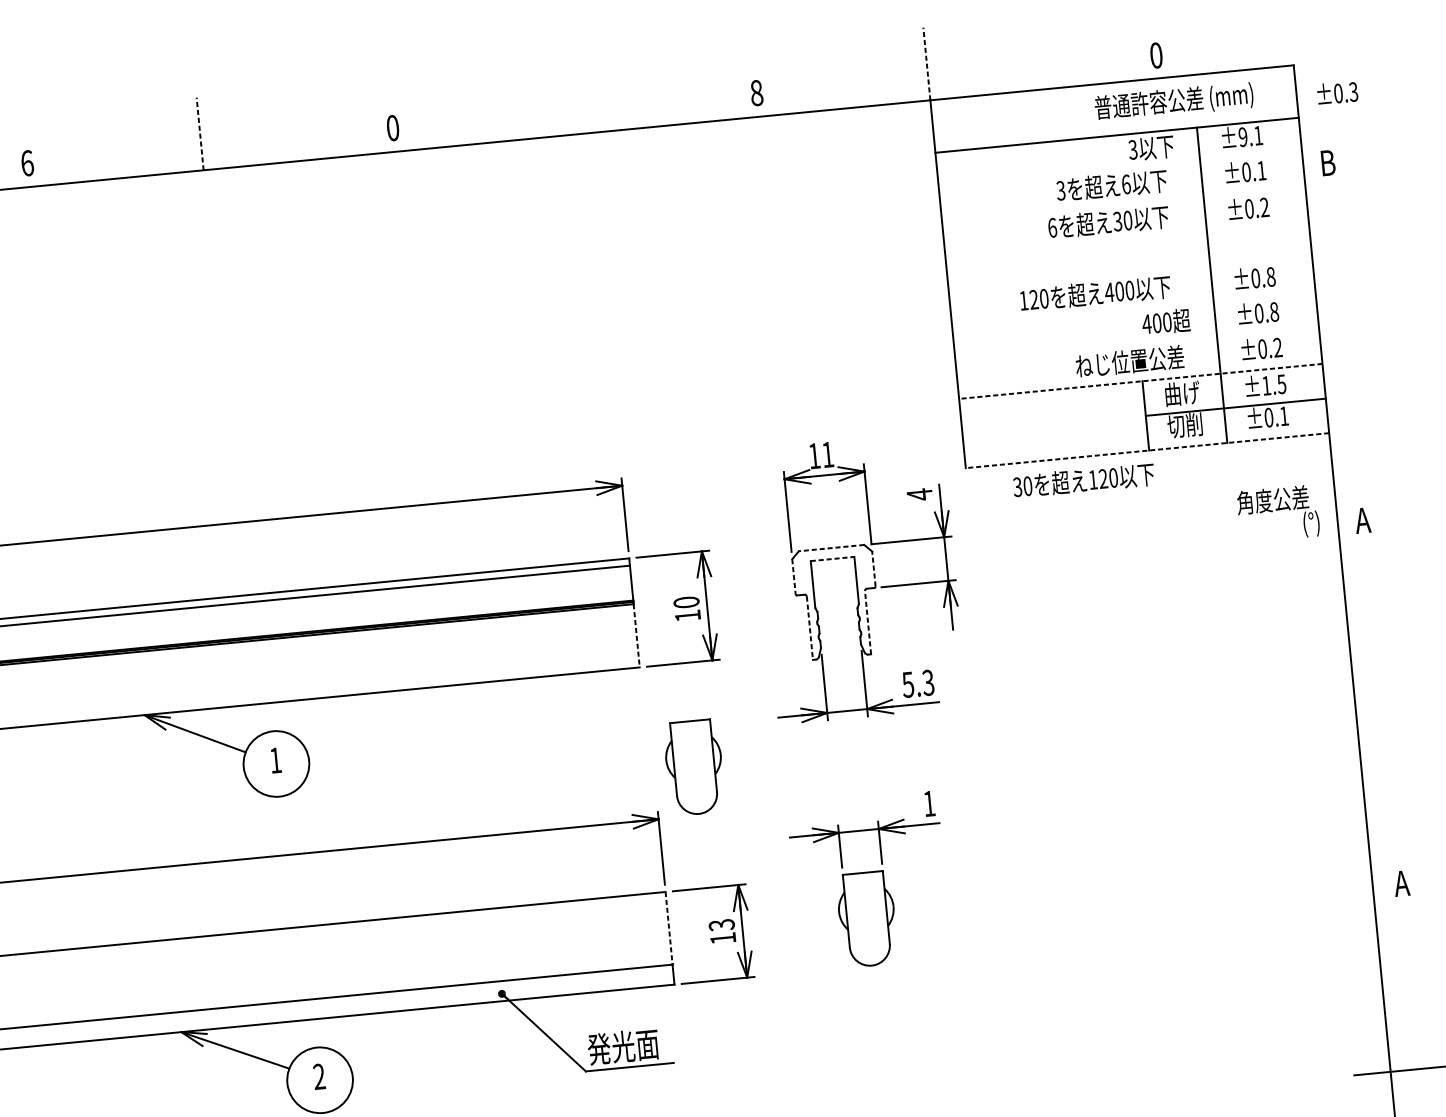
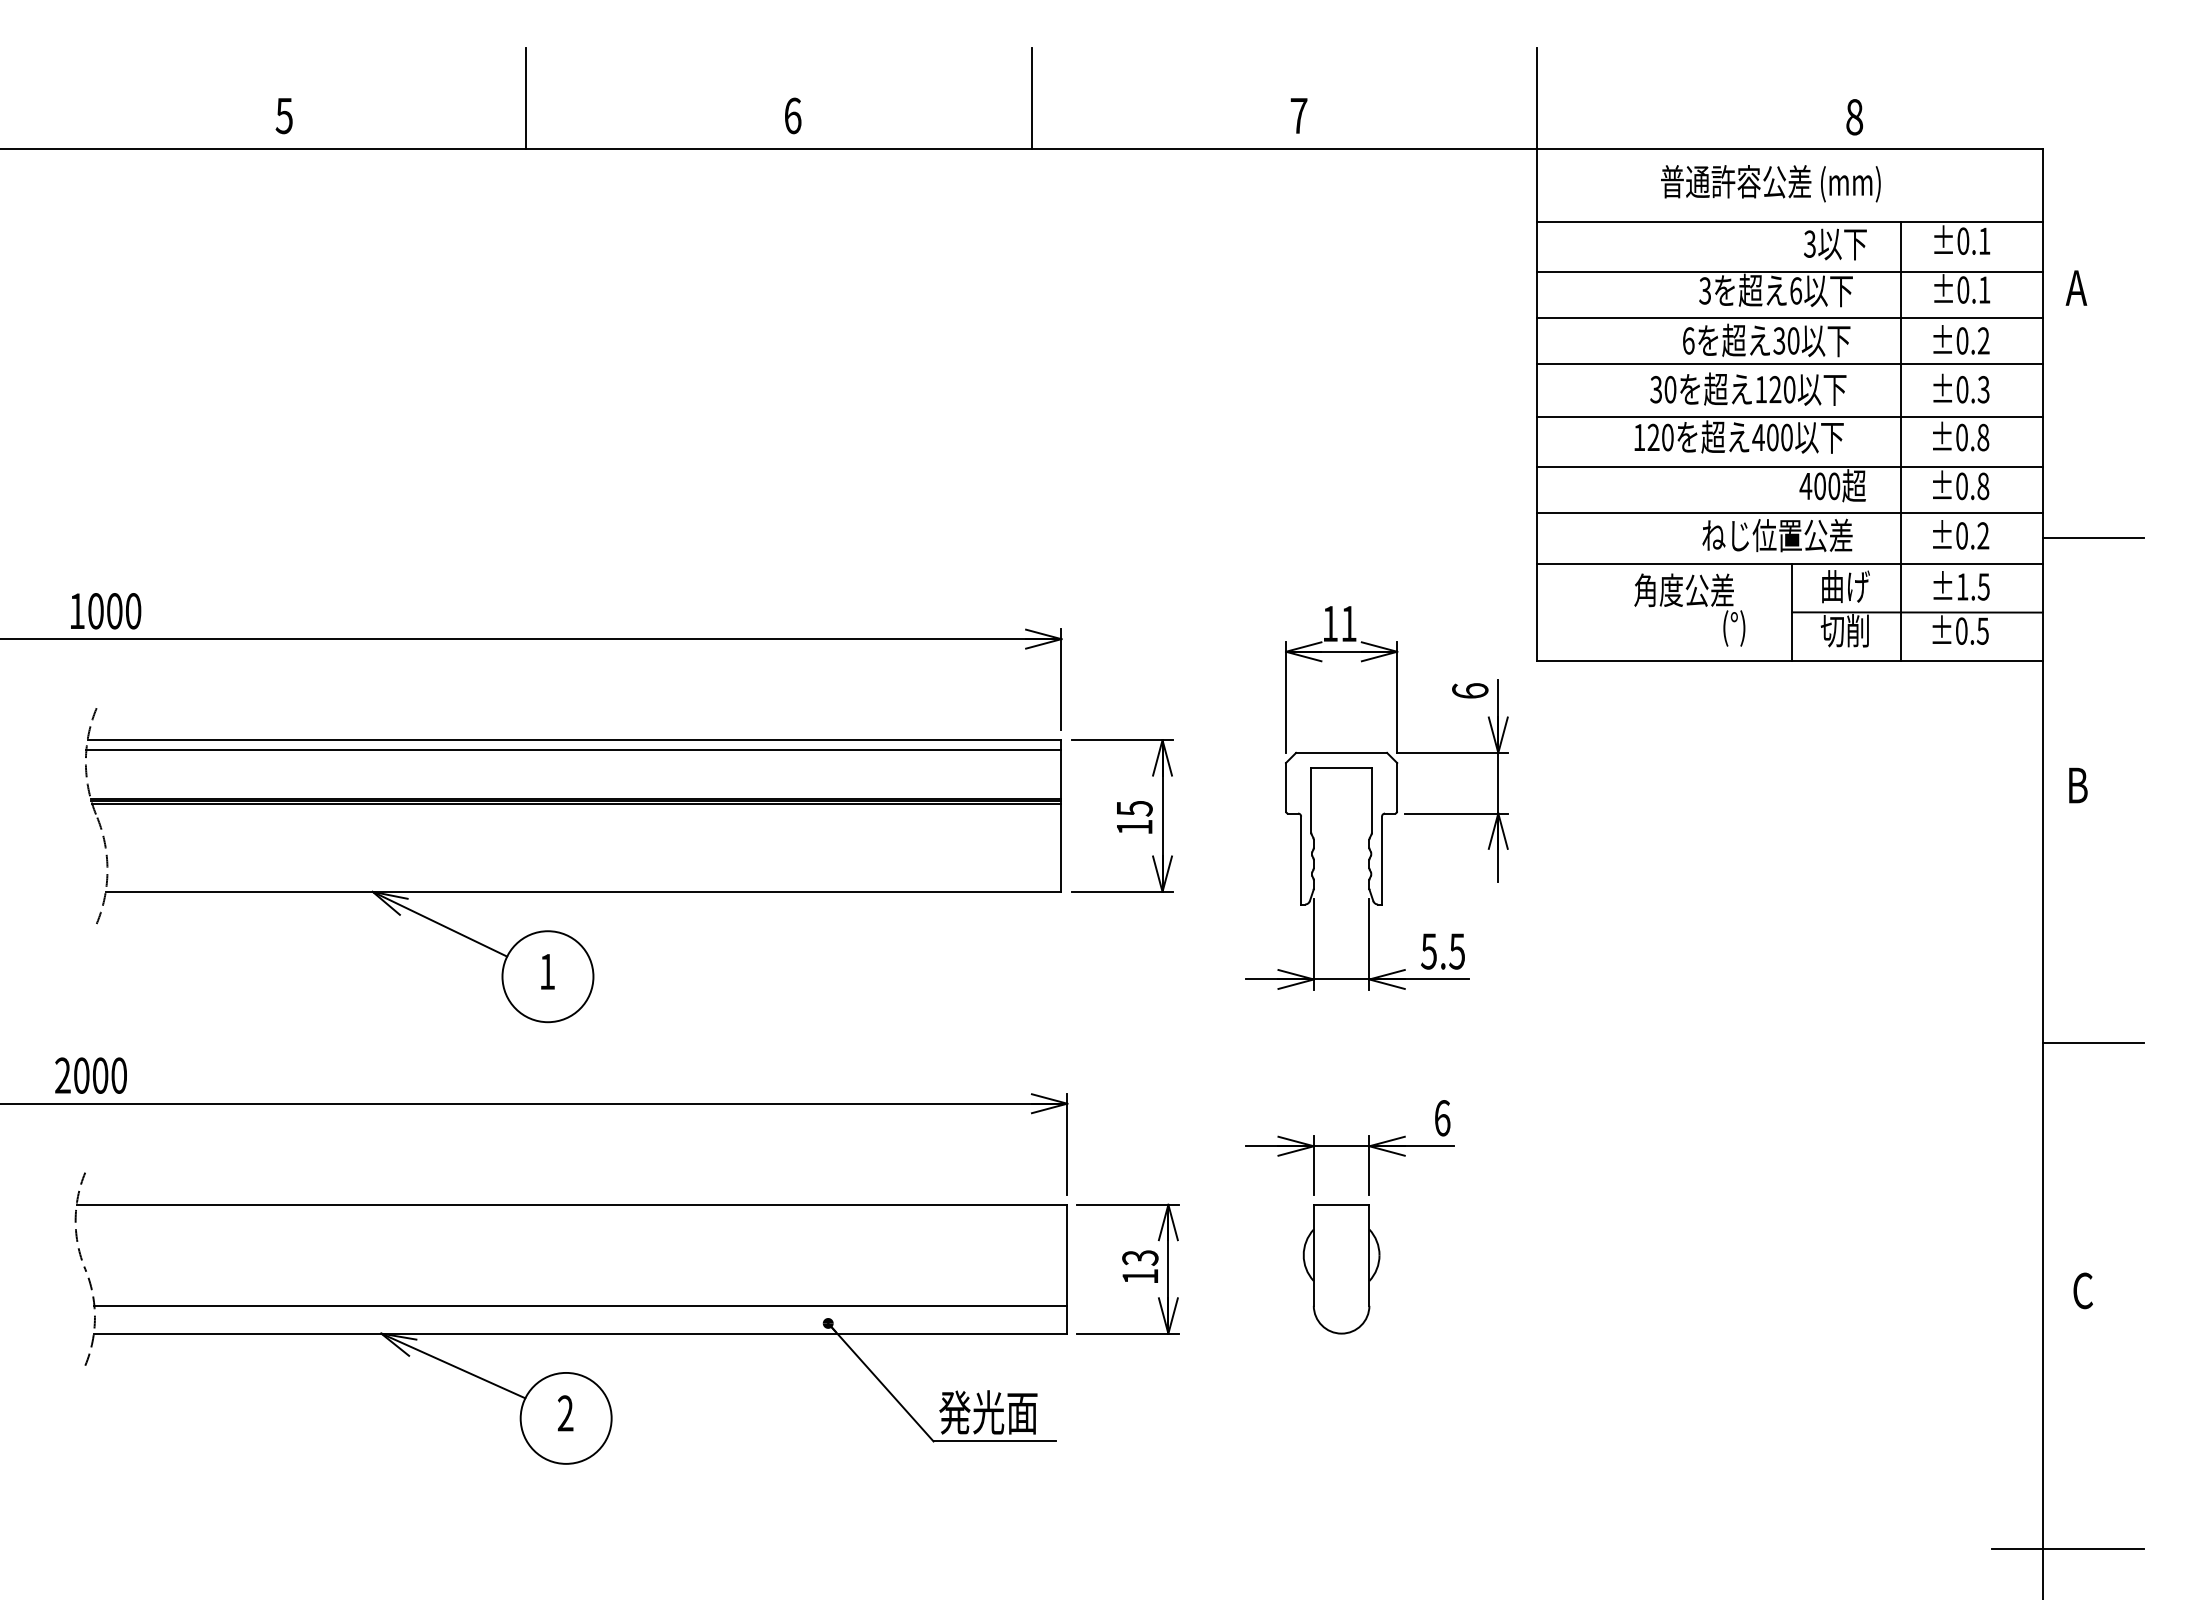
text: (1156, 55) -> (1854, 117), 0 -> 8
line: (927, 64) -> (1537, 98), dashed -> solid
text: (756, 92) -> (1298, 115), 8 -> 7
text: (1337, 92) -> (1961, 388), moved
line: (563, 98) -> (1031, 97), added
text: (1173, 101) -> (1770, 183), moved
text: (392, 127) -> (792, 115), 0 -> 6
line: (200, 134) -> (526, 98), dashed -> solid
text: (1243, 136) -> (1963, 240), ±9.1 -> ±0.1
text: (1327, 162) -> (2076, 287), B -> A
text: (26, 163) -> (283, 115), 6 -> 5
line: (1120, 171) -> (1789, 272), added
line: (1123, 204) -> (1789, 317), added
line: (1126, 237) -> (1789, 364), added
line: (1130, 275) -> (1789, 417), added
line: (1133, 311) -> (1789, 467), added
line: (1356, 341) -> (2092, 538), added
line: (1136, 344) -> (1789, 513), added
line: (1140, 381) -> (1789, 564), dashed -> solid
text: (1283, 415) -> (1982, 630), ±0.1 -> ±0.5
line: (1147, 450) -> (1789, 660), dashed -> solid
text: (1083, 479) -> (1748, 388), moved
text: (919, 494) -> (1470, 690), 4 -> 6
text: (1278, 513) -> (1689, 609), moved
text: (1362, 520) -> (2077, 785), A -> B
line: (831, 547) -> (1341, 752), dashed -> solid
line: (833, 559) -> (1342, 768), dashed -> solid
line: (874, 568) -> (1397, 786), dashed -> solid
line: (794, 576) -> (1286, 787), dashed -> solid
text: (686, 602) -> (1134, 808), 10 -> 15
line: (868, 622) -> (1382, 860), dashed -> solid
line: (810, 628) -> (1301, 860), dashed -> solid
line: (636, 635) -> (1061, 847), dashed -> solid
text: (927, 682) -> (1456, 951), 5.3 -> 5.5
line: (1391, 705) -> (2092, 1043), added
part: (694, 767) -> (1123, 1037), removed
text: (929, 803) -> (1442, 1118), 1 -> 6
text: (1401, 883) -> (2082, 1290), A -> C
line: (669, 928) -> (1067, 1255), dashed -> solid

